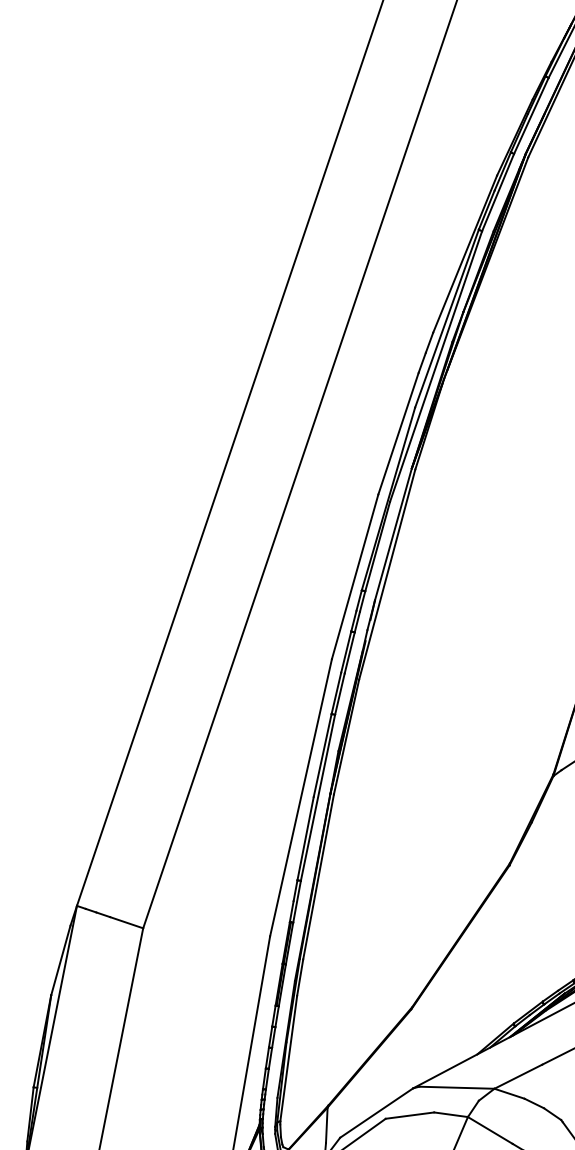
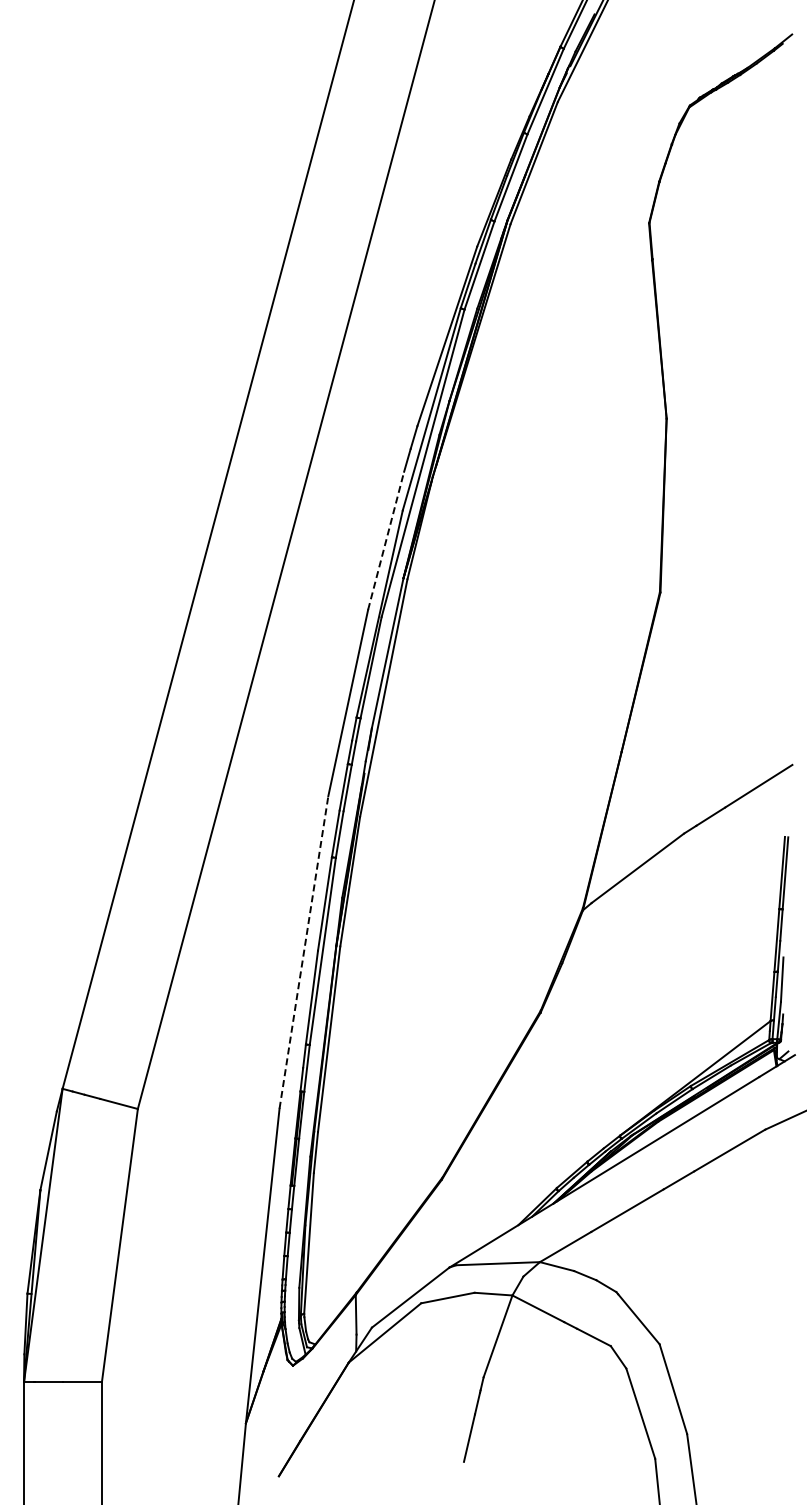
line: (398, 433) -> (386, 540), solid -> dashed
line: (301, 796) -> (304, 951), solid -> dashed

